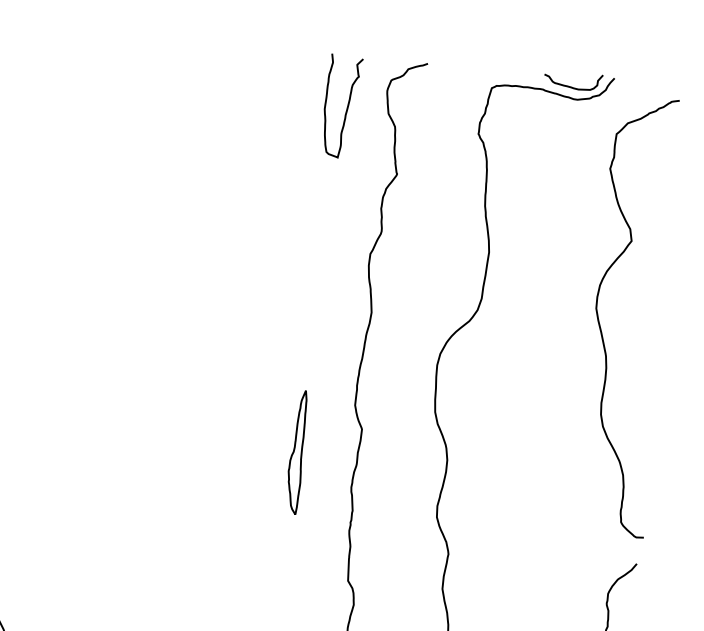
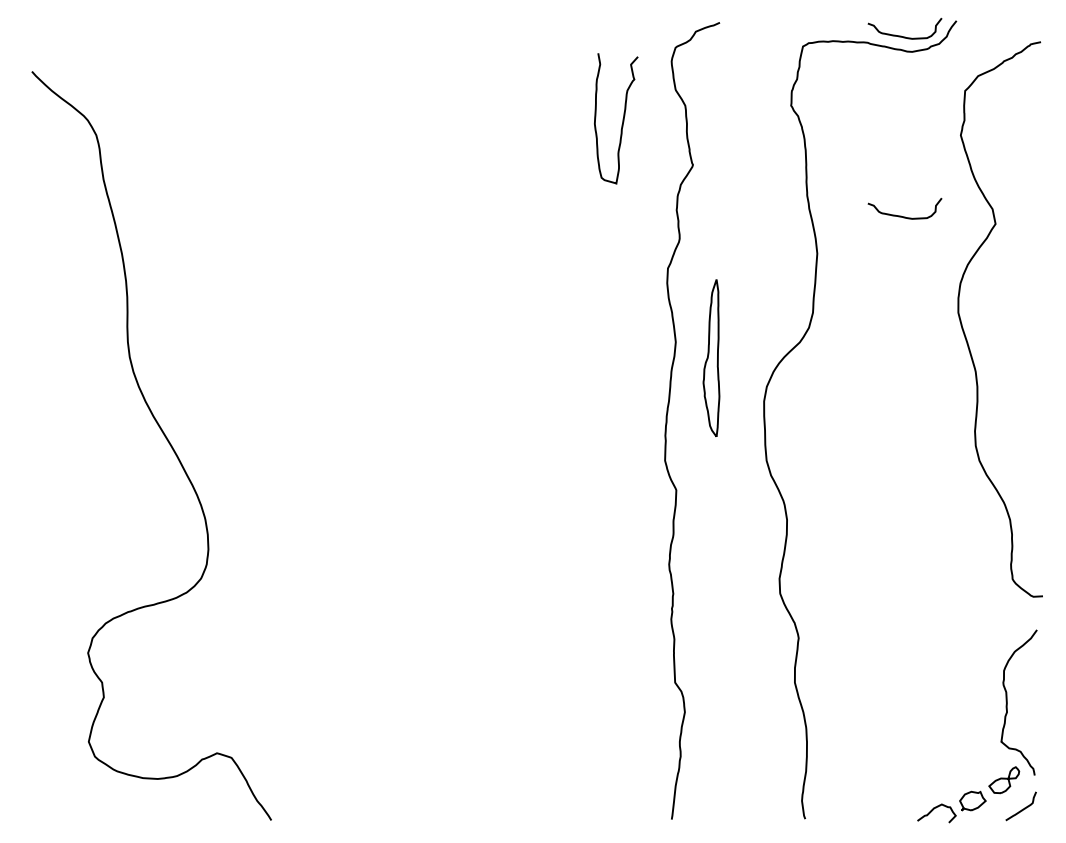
curve: (346, 106) -> (622, 118), moved
curve: (558, 227) -> (901, 215), added
part: (296, 451) -> (711, 357), moved

